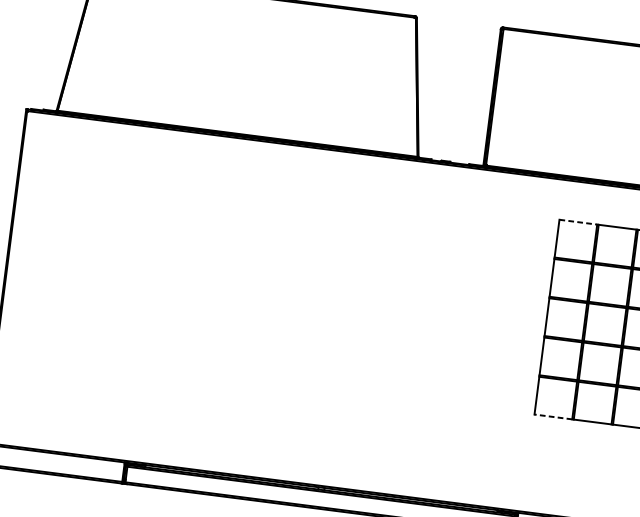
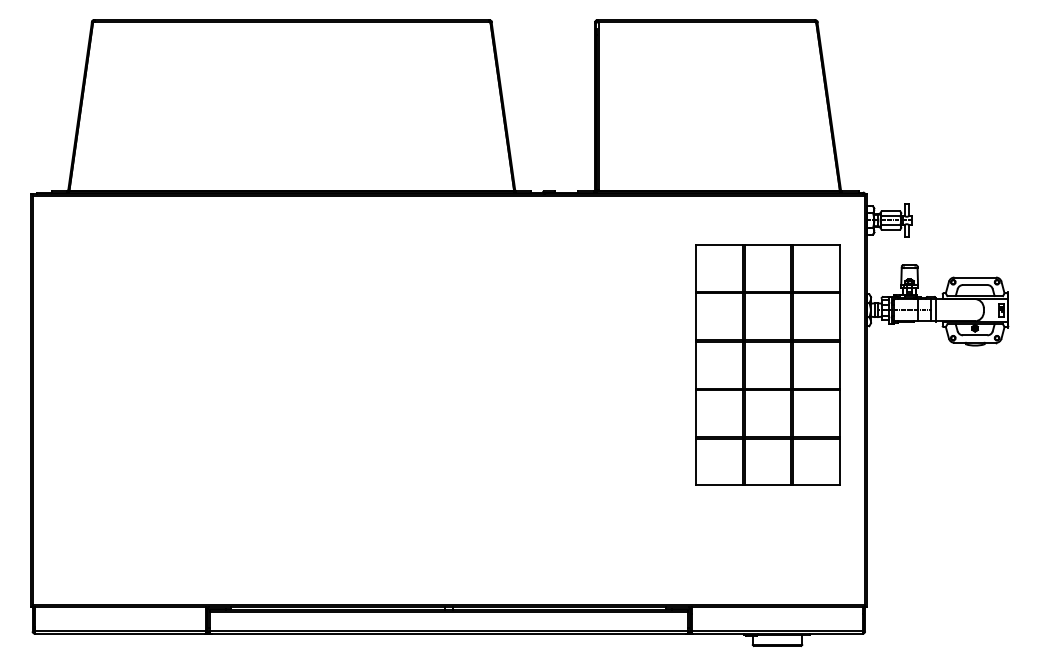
line: (579, 221) -> (720, 244), dashed -> solid
line: (553, 416) -> (719, 485), dashed -> solid

